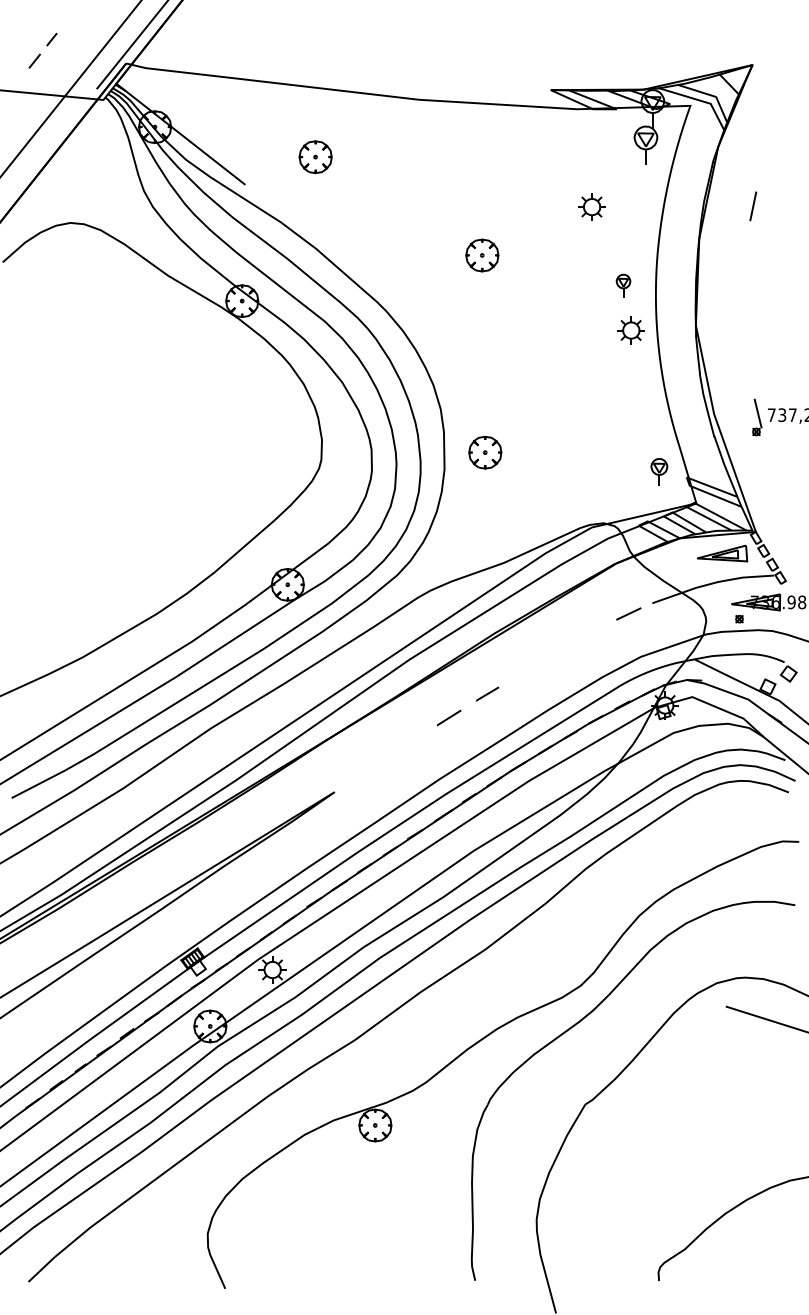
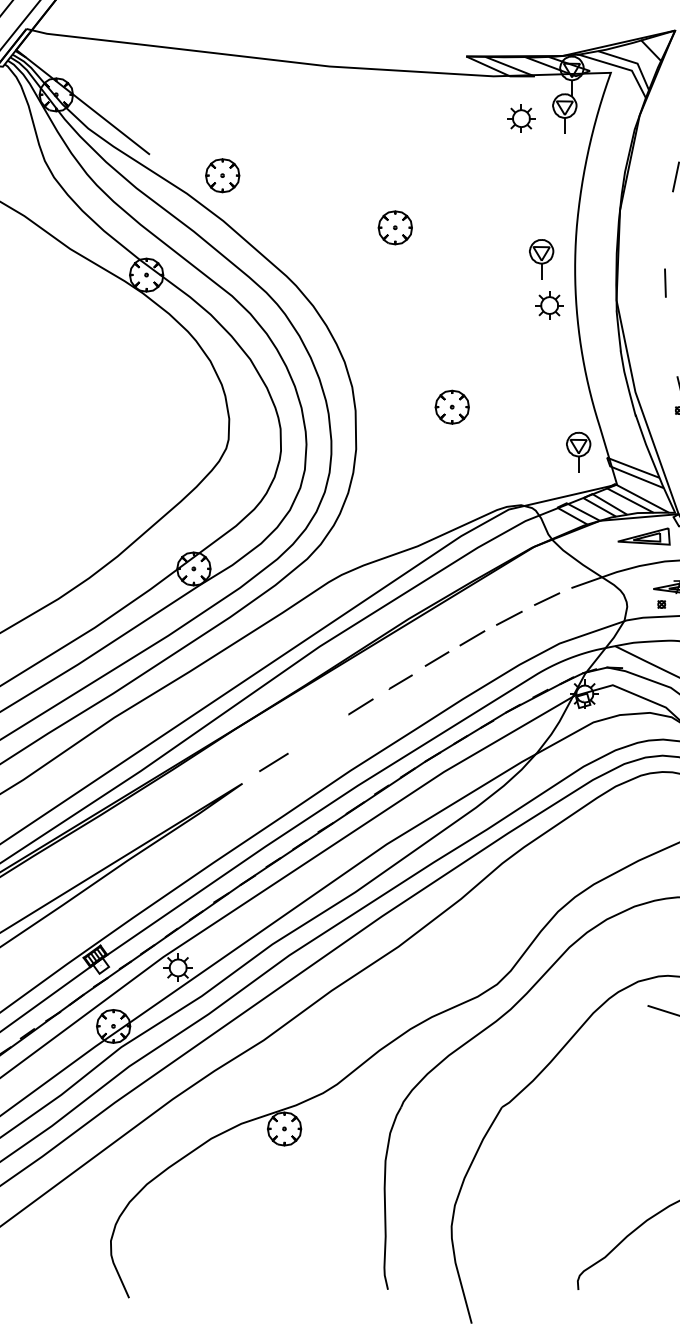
part: (315, 157) -> (222, 176), moved
part: (591, 206) -> (520, 118), moved
part: (623, 285) -> (541, 258), size x1.67
line: (742, 308) -> (664, 282), added
part: (485, 452) -> (452, 407), moved
part: (659, 471) -> (578, 451), size x1.43
line: (592, 632) -> (509, 618), added
line: (556, 651) -> (472, 638), added
line: (522, 671) -> (436, 658), added
line: (364, 771) -> (273, 762), added

